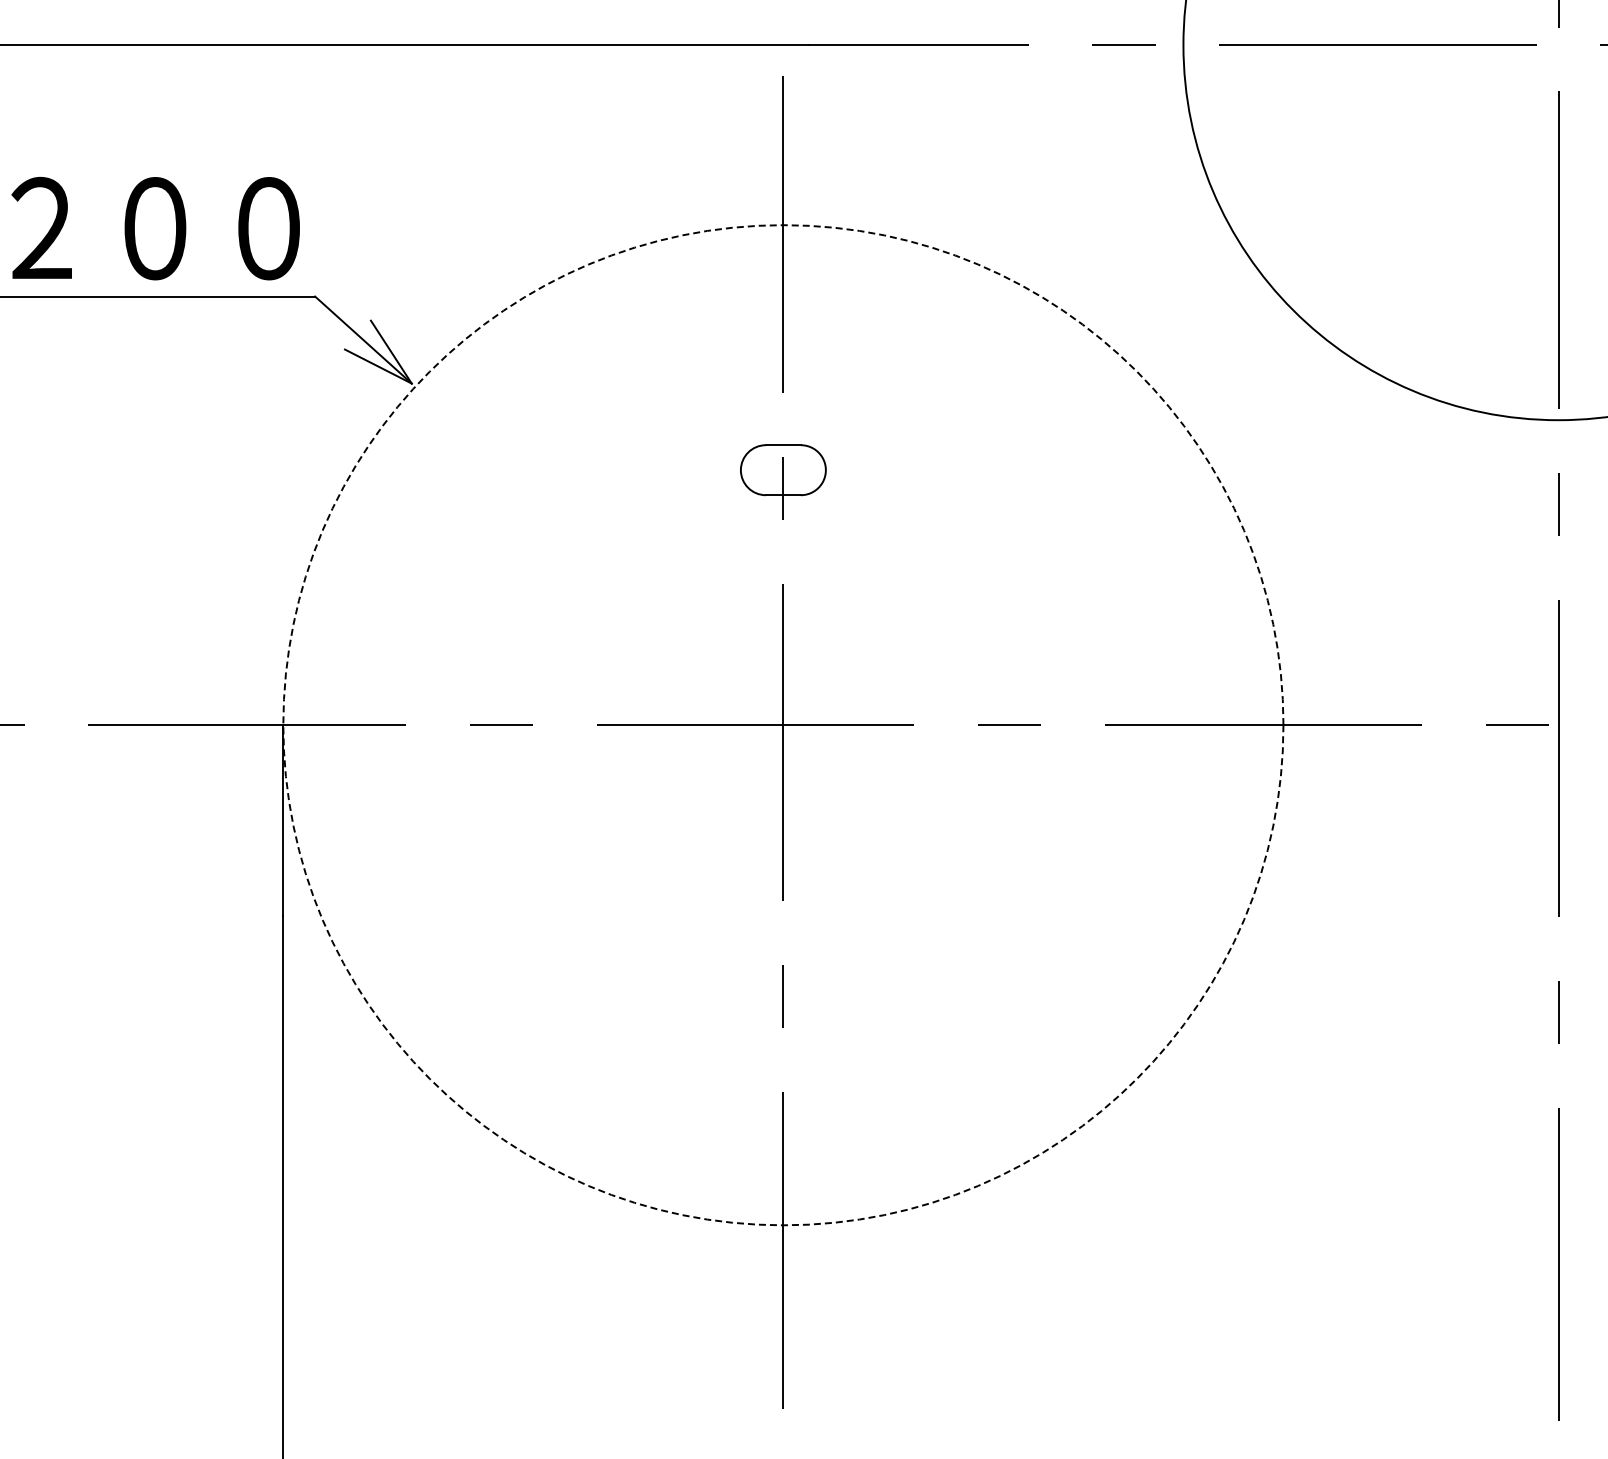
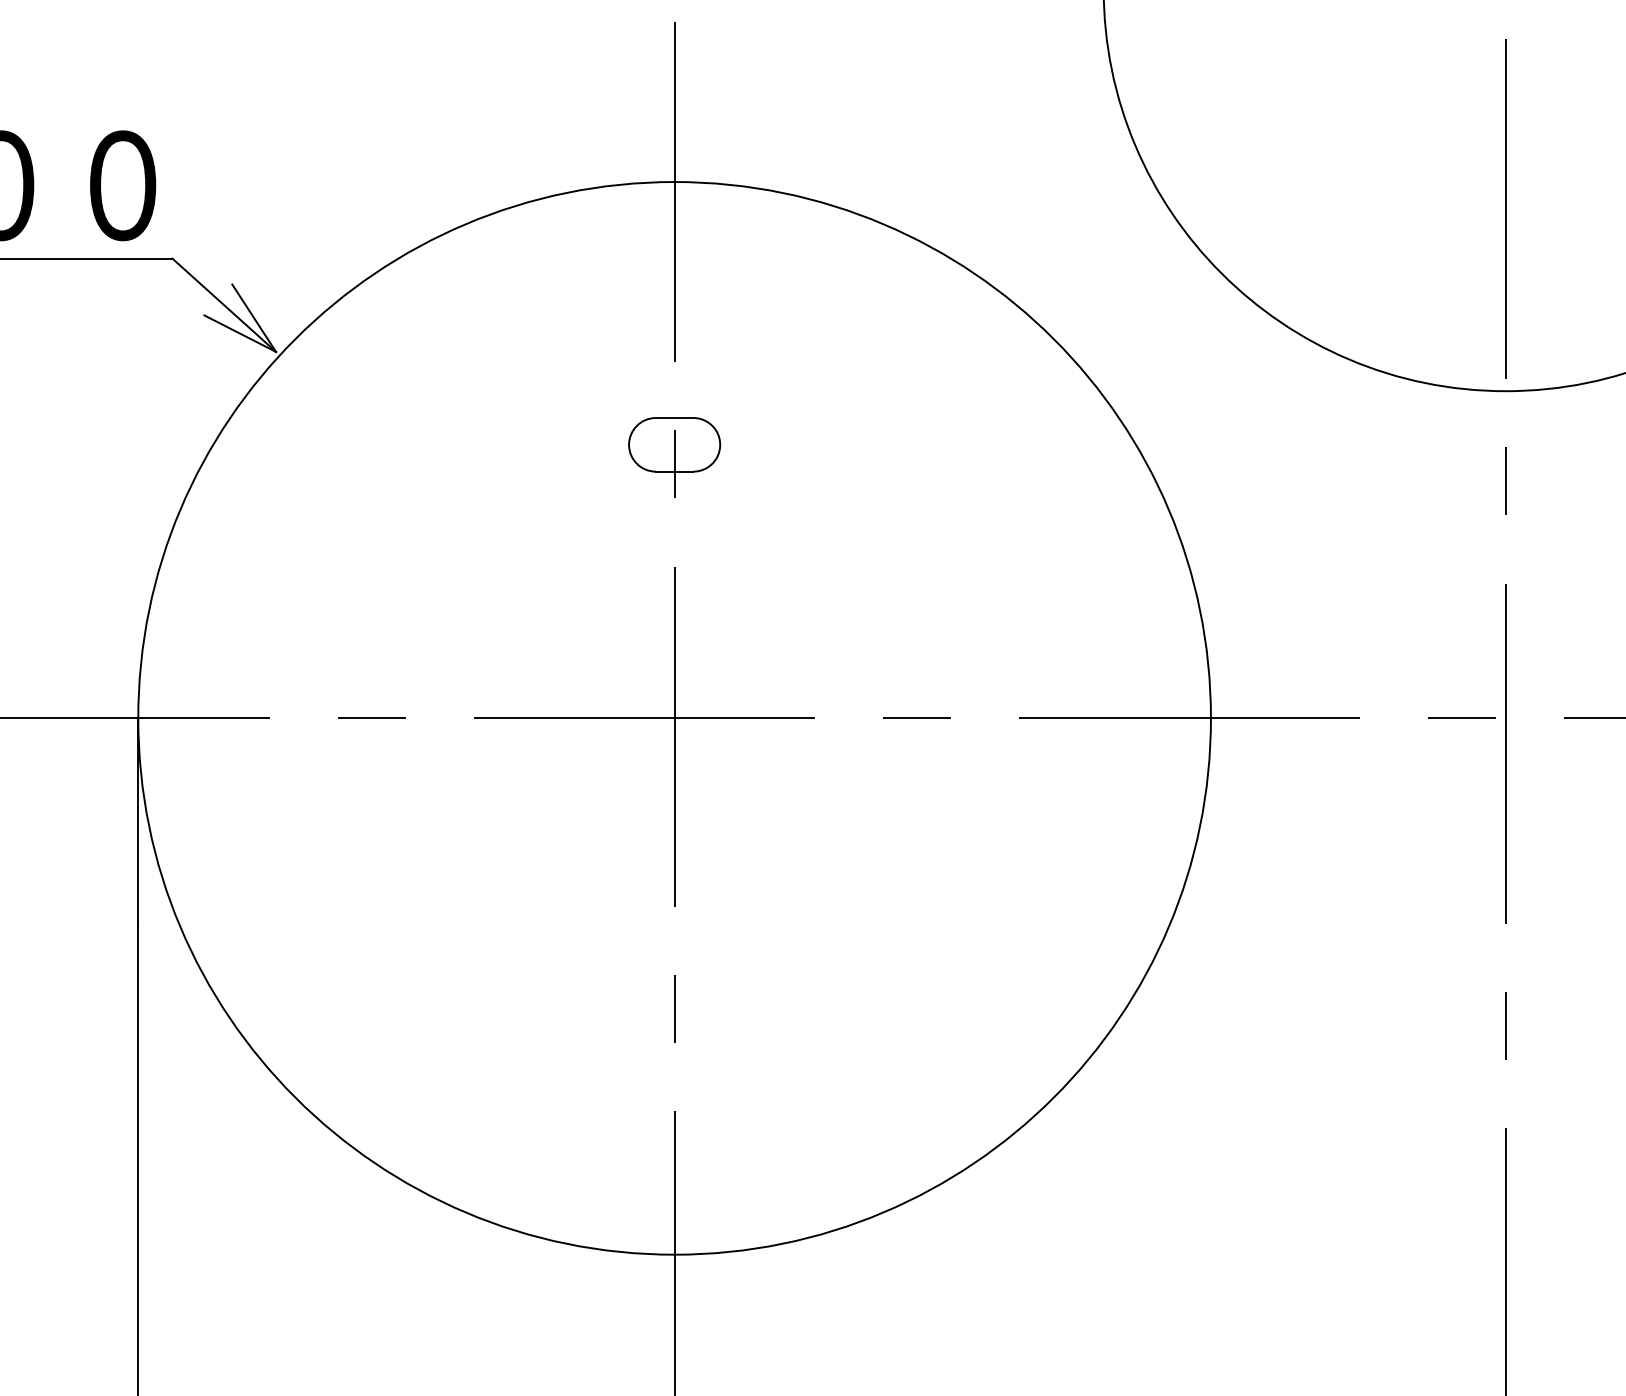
circle: (783, 725) -> (674, 718), dashed -> solid

